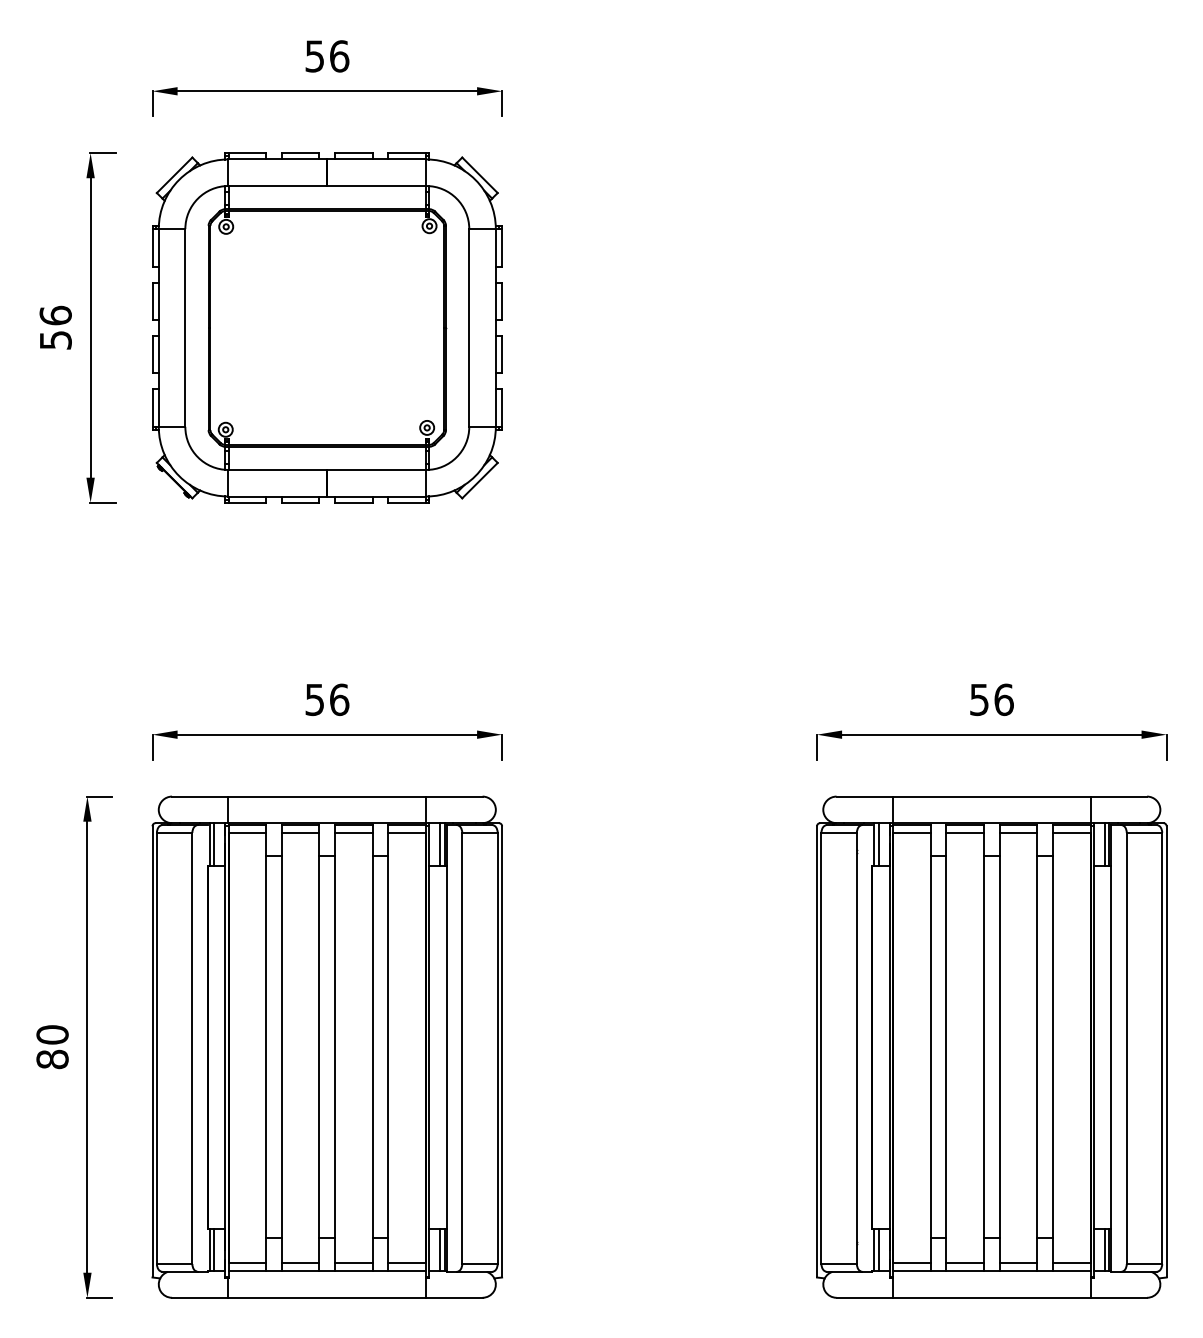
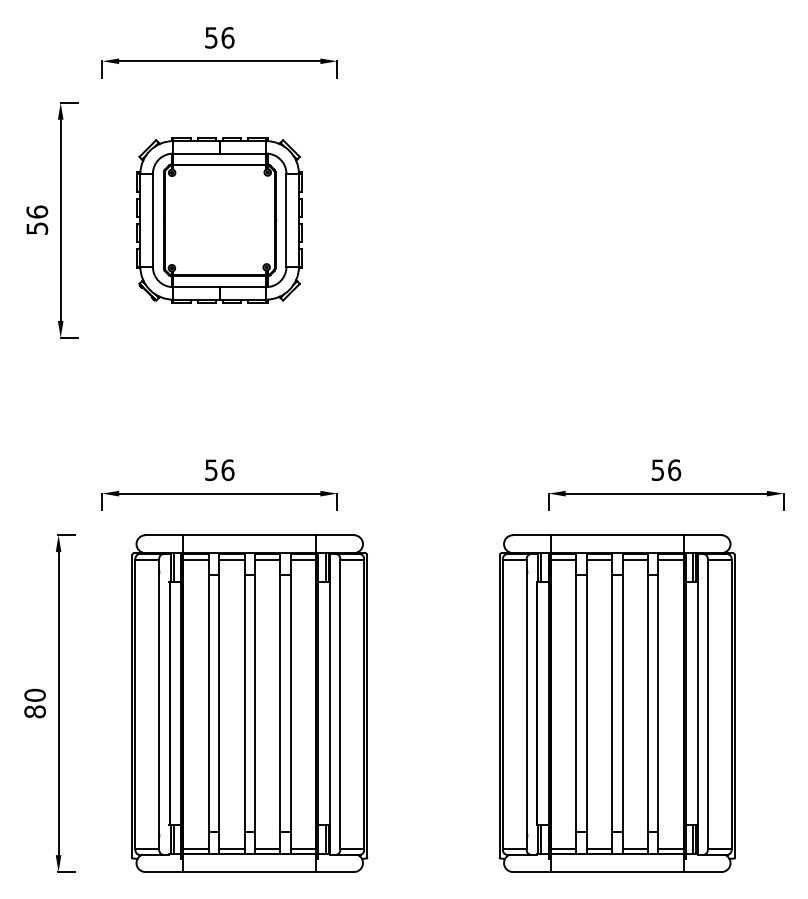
part: (326, 328) -> (219, 220), size x0.7
part: (326, 1047) -> (249, 703), moved
part: (990, 1047) -> (616, 703), moved

